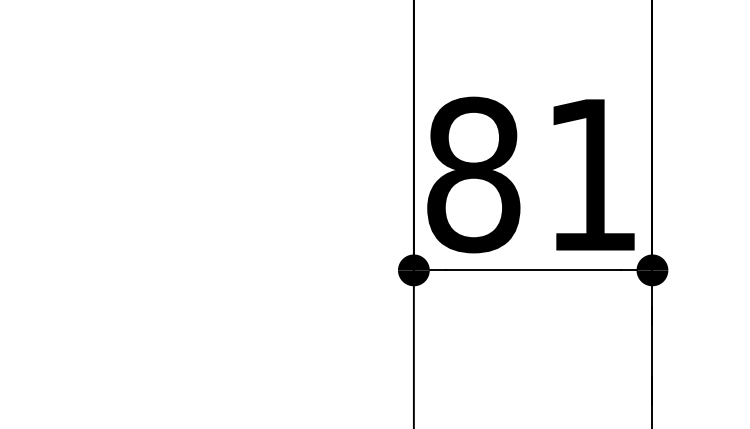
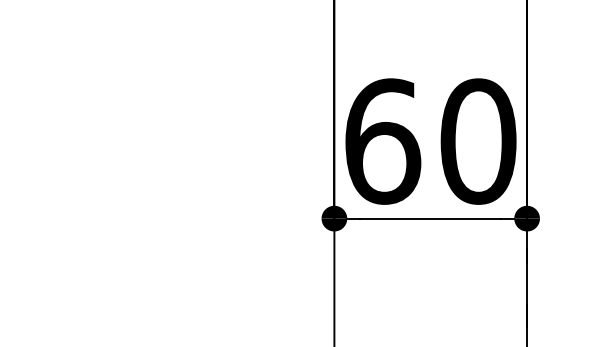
text: (533, 174) -> (431, 141), 81 -> 60

